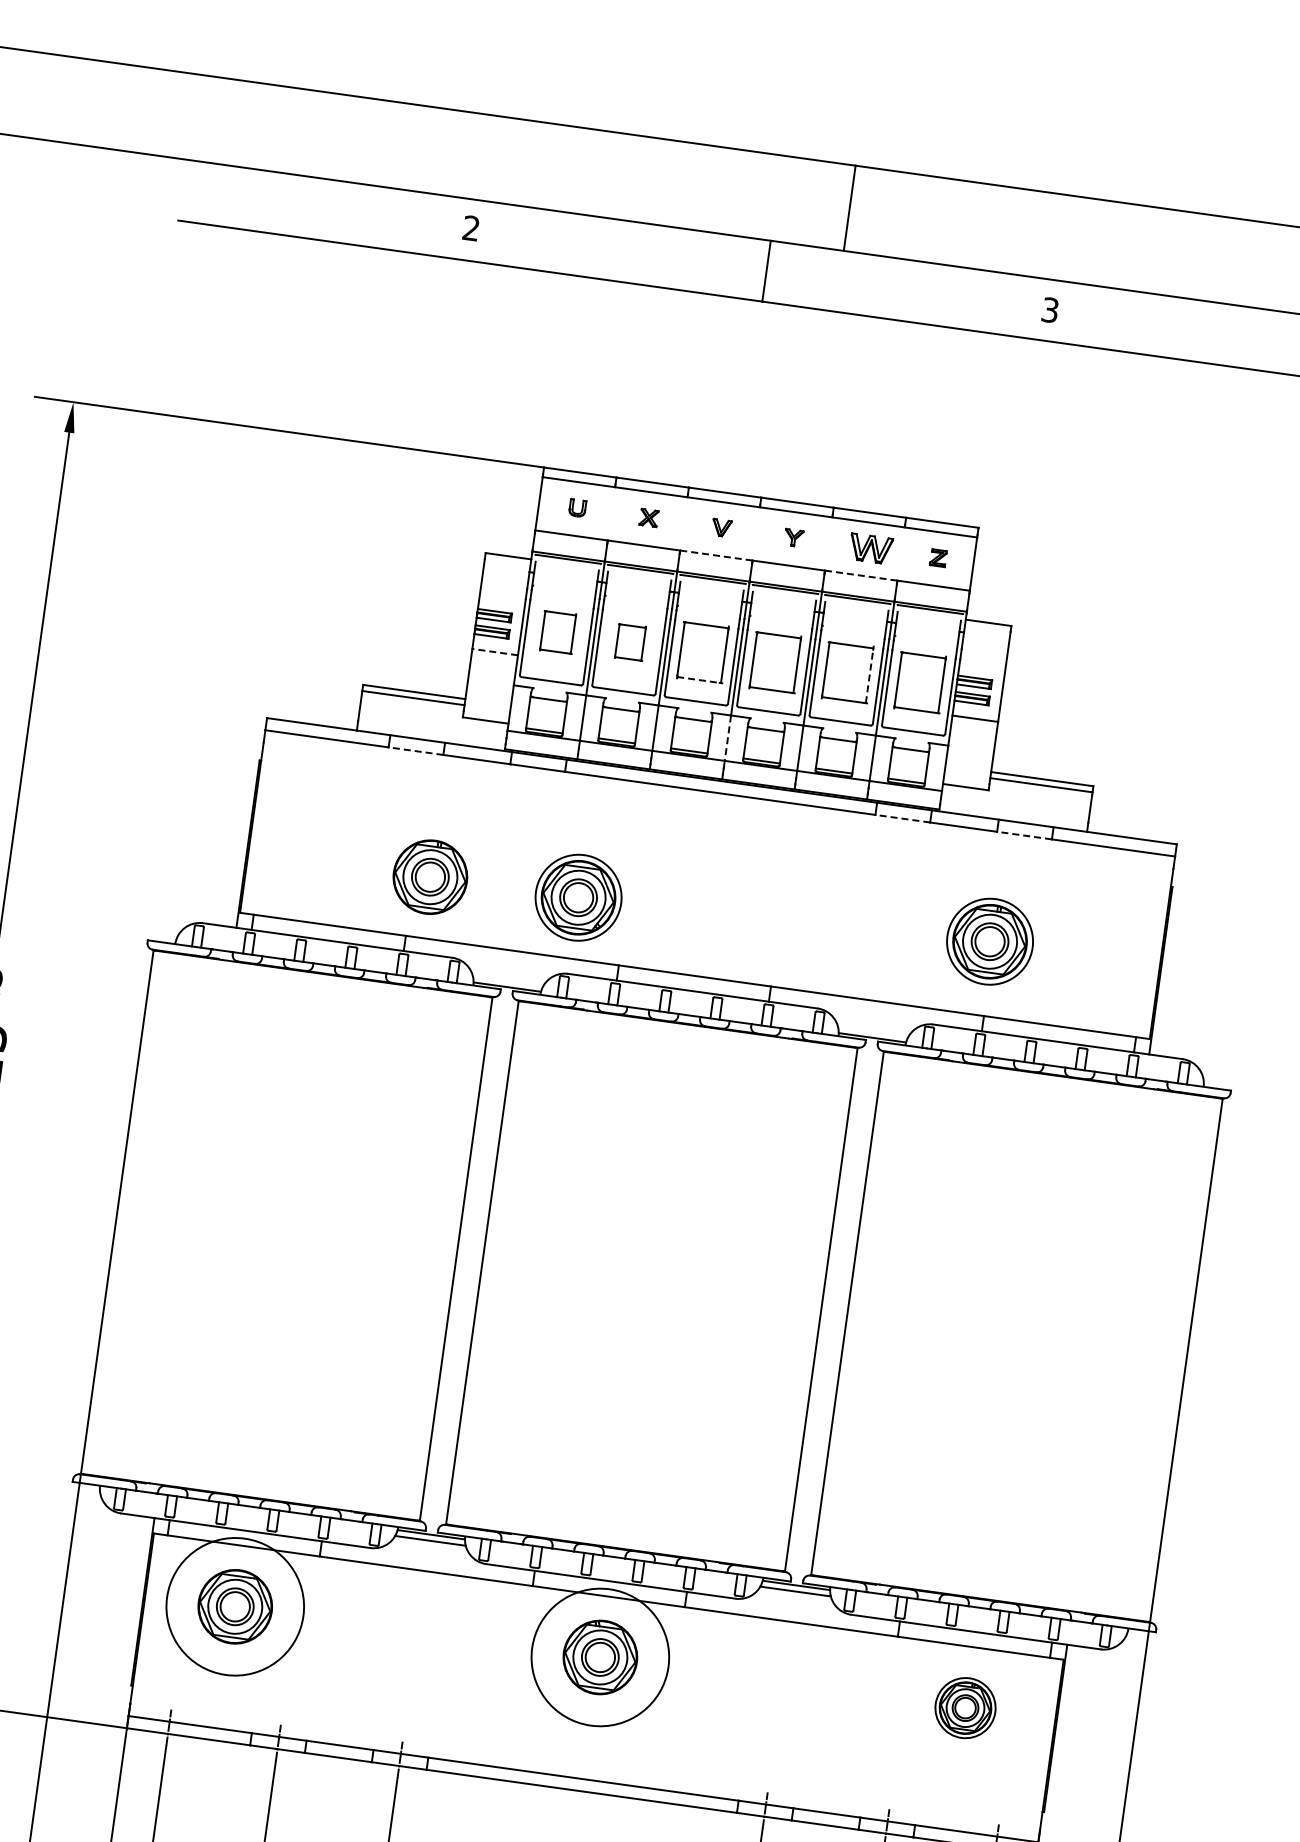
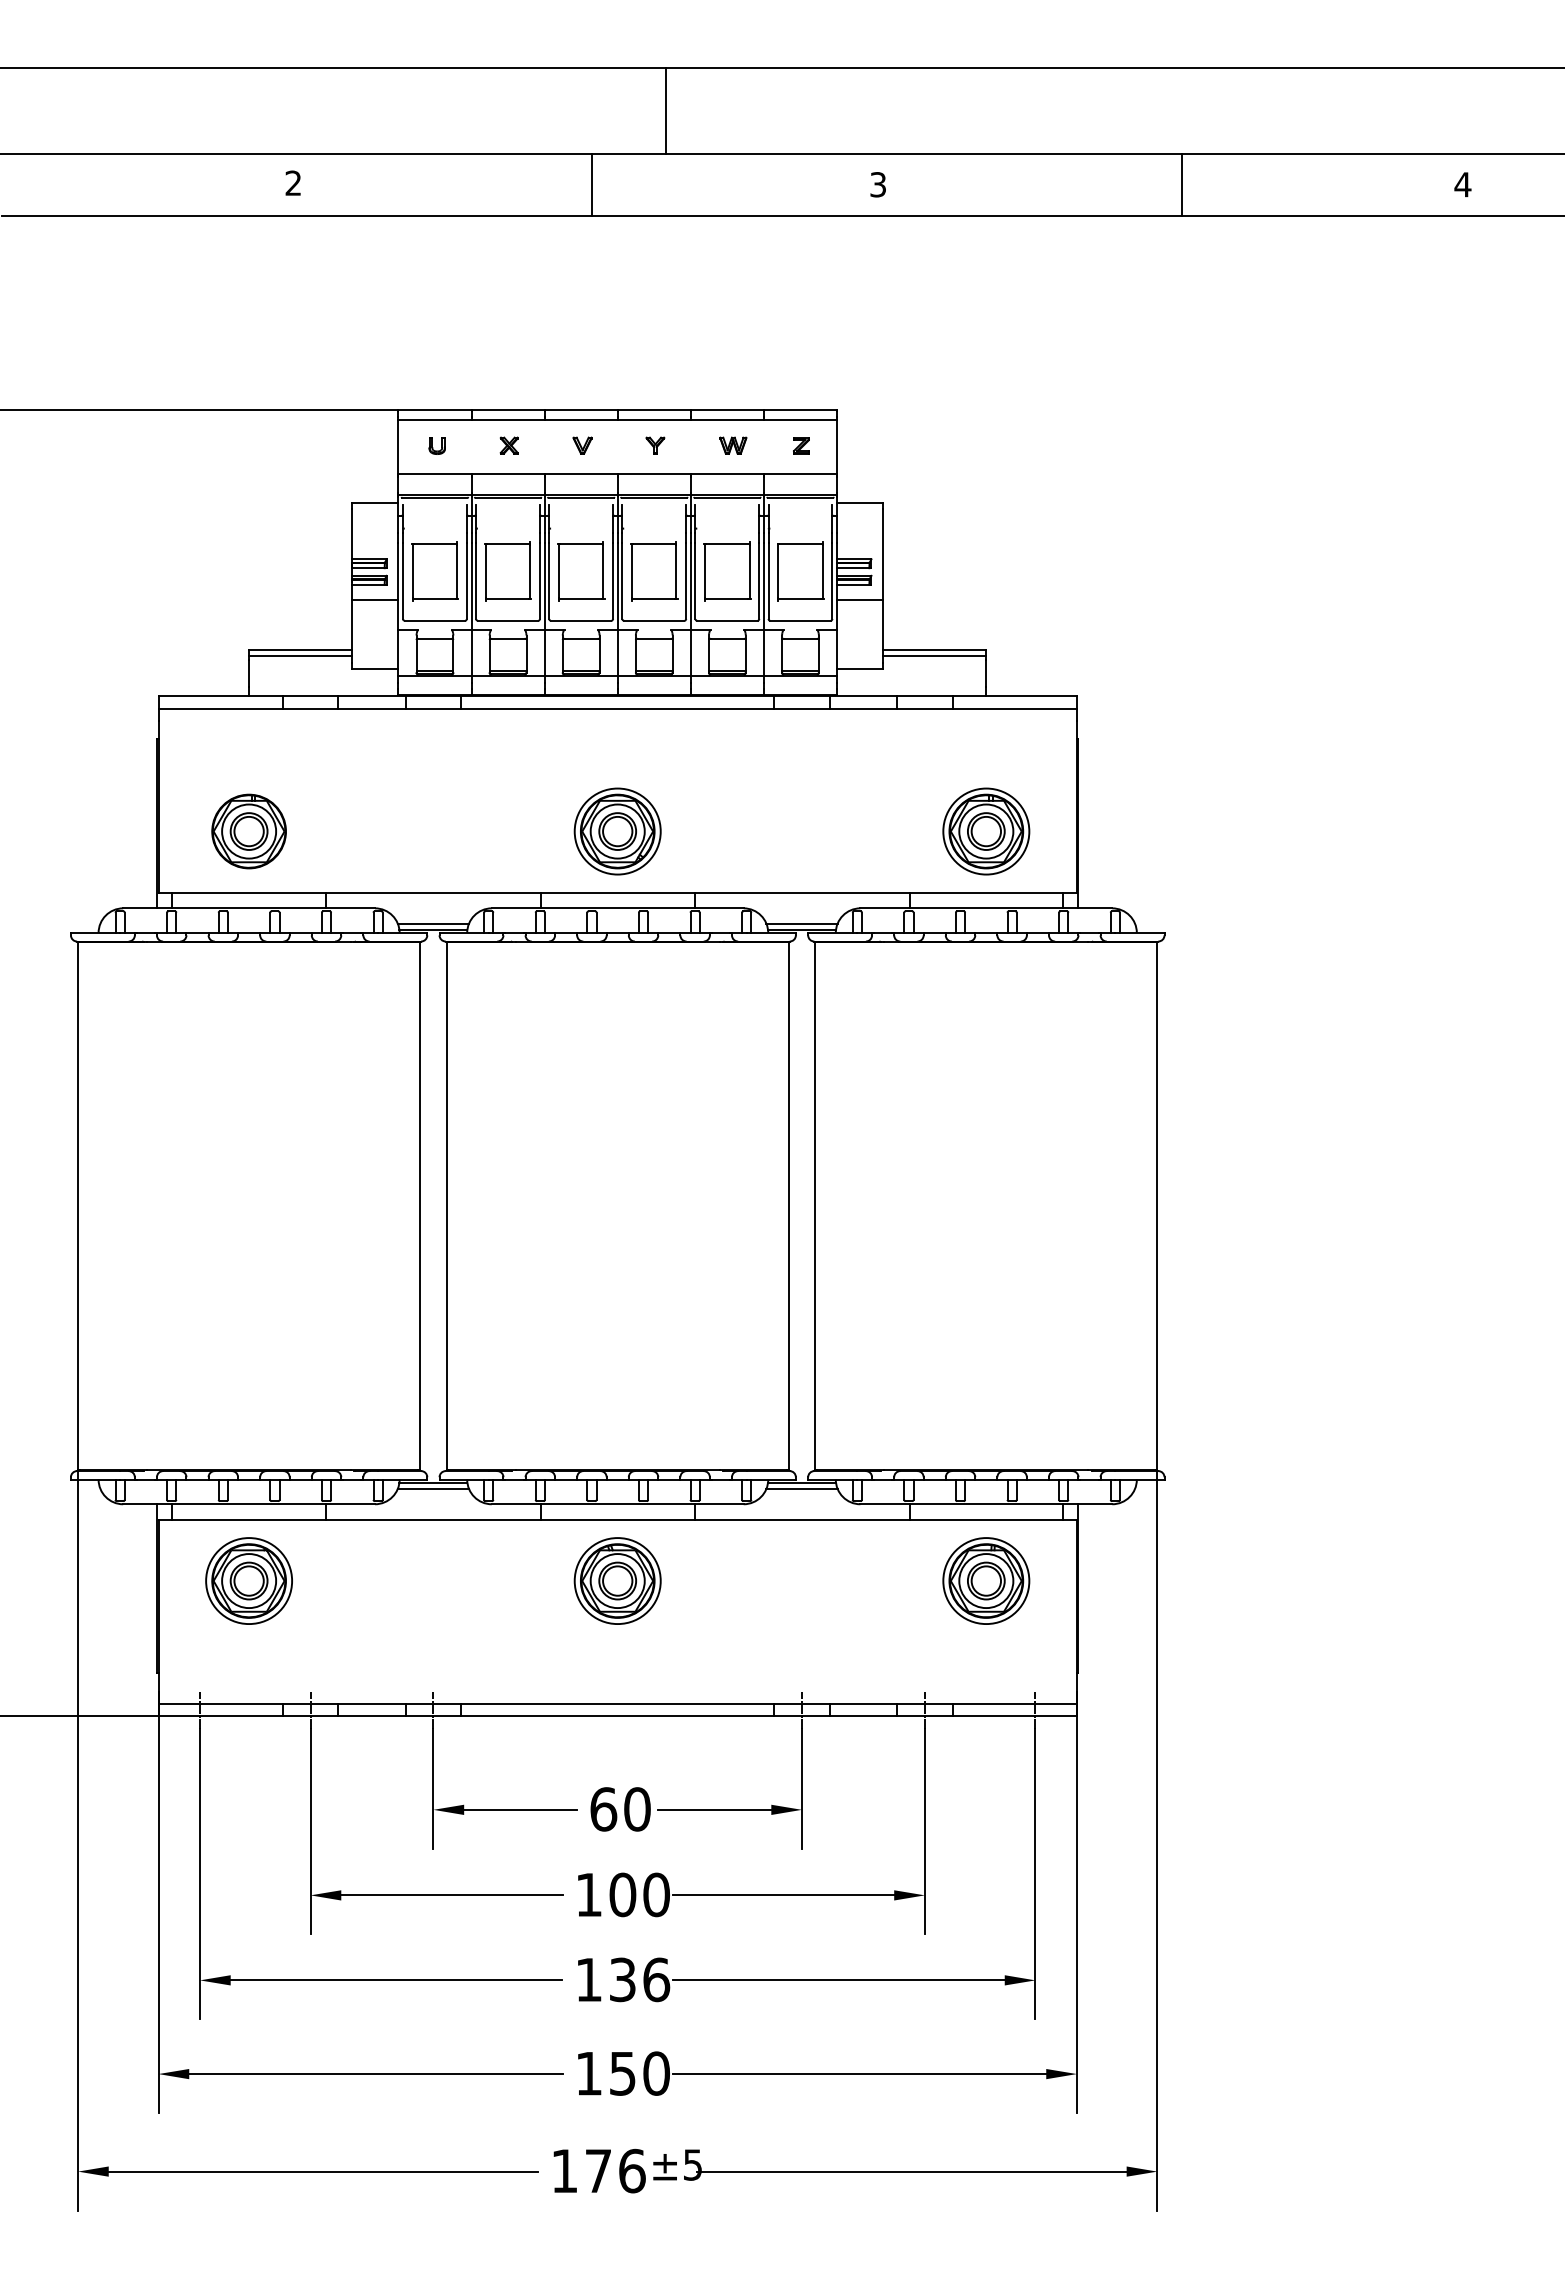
part: (871, 548) -> (733, 445), size x0.62
line: (716, 555) -> (581, 473), dashed -> solid
line: (861, 575) -> (727, 473), dashed -> solid
part: (557, 632) -> (434, 571), size x1.43
part: (629, 642) -> (507, 571), size x1.67
line: (494, 651) -> (374, 599), dashed -> solid
line: (869, 676) -> (749, 572), dashed -> solid
line: (699, 680) -> (581, 599), dashed -> solid
line: (727, 737) -> (617, 652), dashed -> solid
line: (415, 750) -> (310, 708), dashed -> solid
line: (903, 818) -> (802, 708), dashed -> solid
line: (1024, 835) -> (924, 708), dashed -> solid
part: (429, 877) -> (248, 831), moved
part: (578, 897) -> (617, 831), moved
part: (990, 941) -> (986, 831), moved
line: (508, 980) -> (433, 923), added
line: (872, 1031) -> (801, 923), added
circle: (235, 1607) -> (249, 1581), size x0.62
circle: (600, 1657) -> (617, 1581), size x0.62
part: (965, 1707) -> (986, 1580), size x1.43

